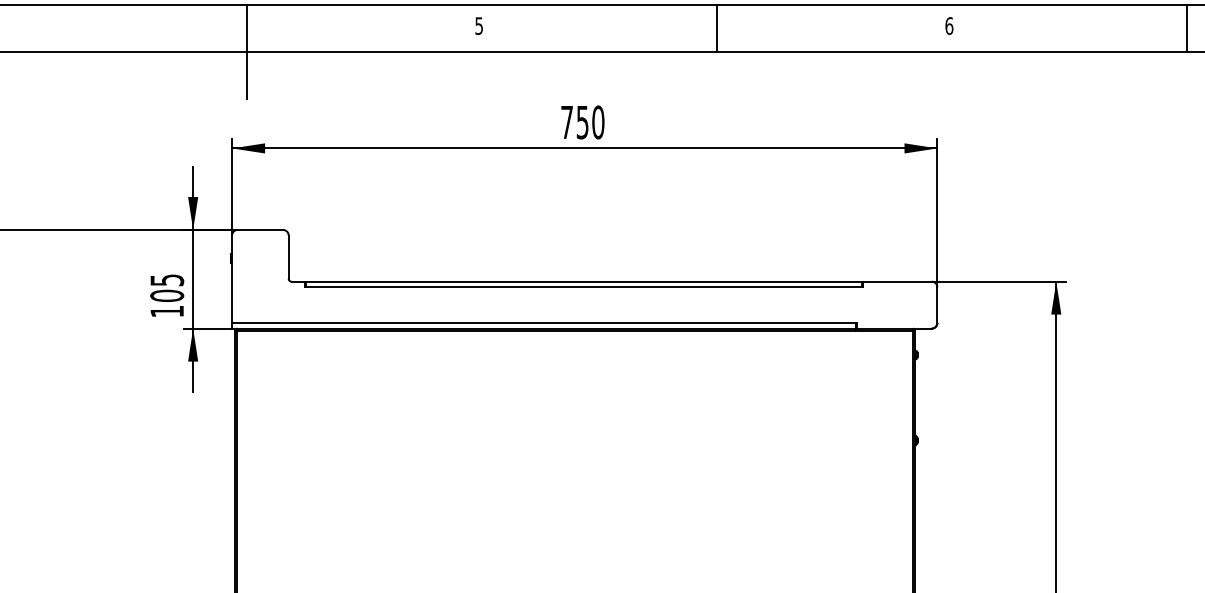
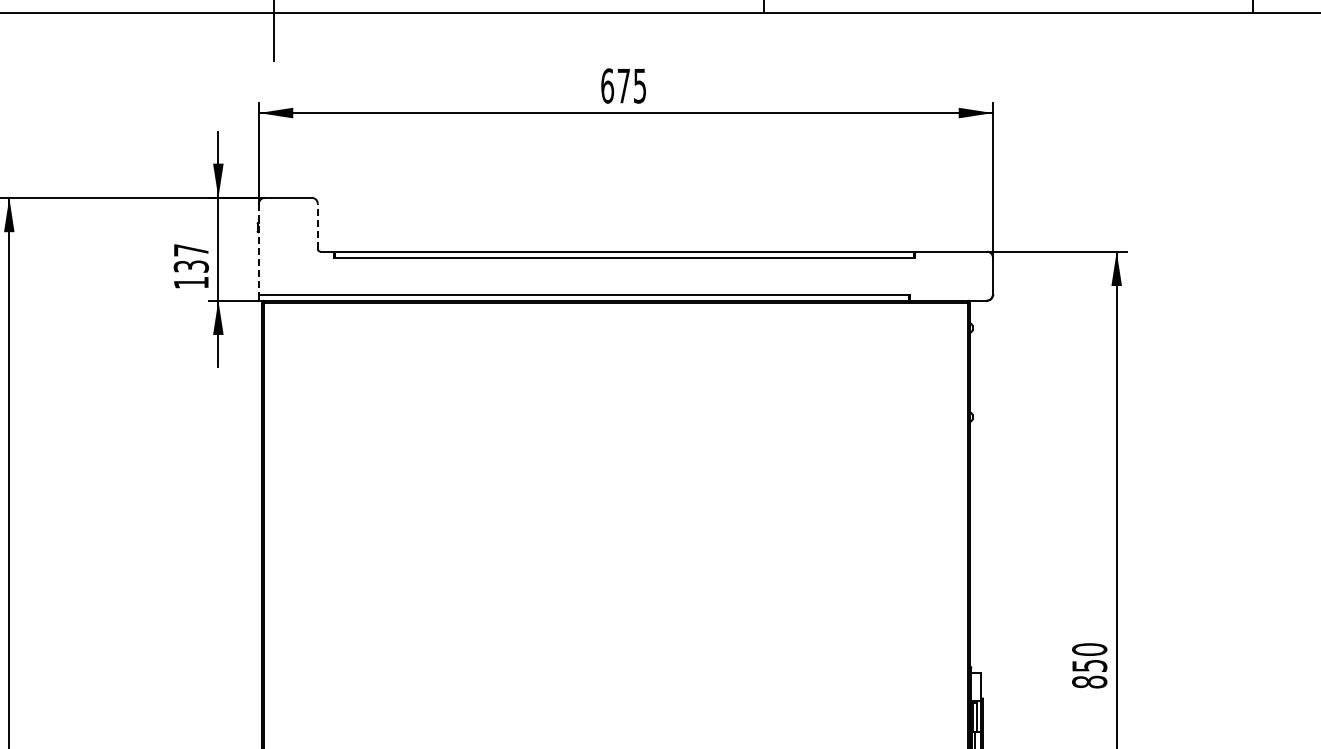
text: (582, 121) -> (623, 85), 750 -> 675
line: (288, 257) -> (317, 226), solid -> dashed
line: (231, 279) -> (258, 249), solid -> dashed
text: (167, 288) -> (191, 258), 105 -> 137

